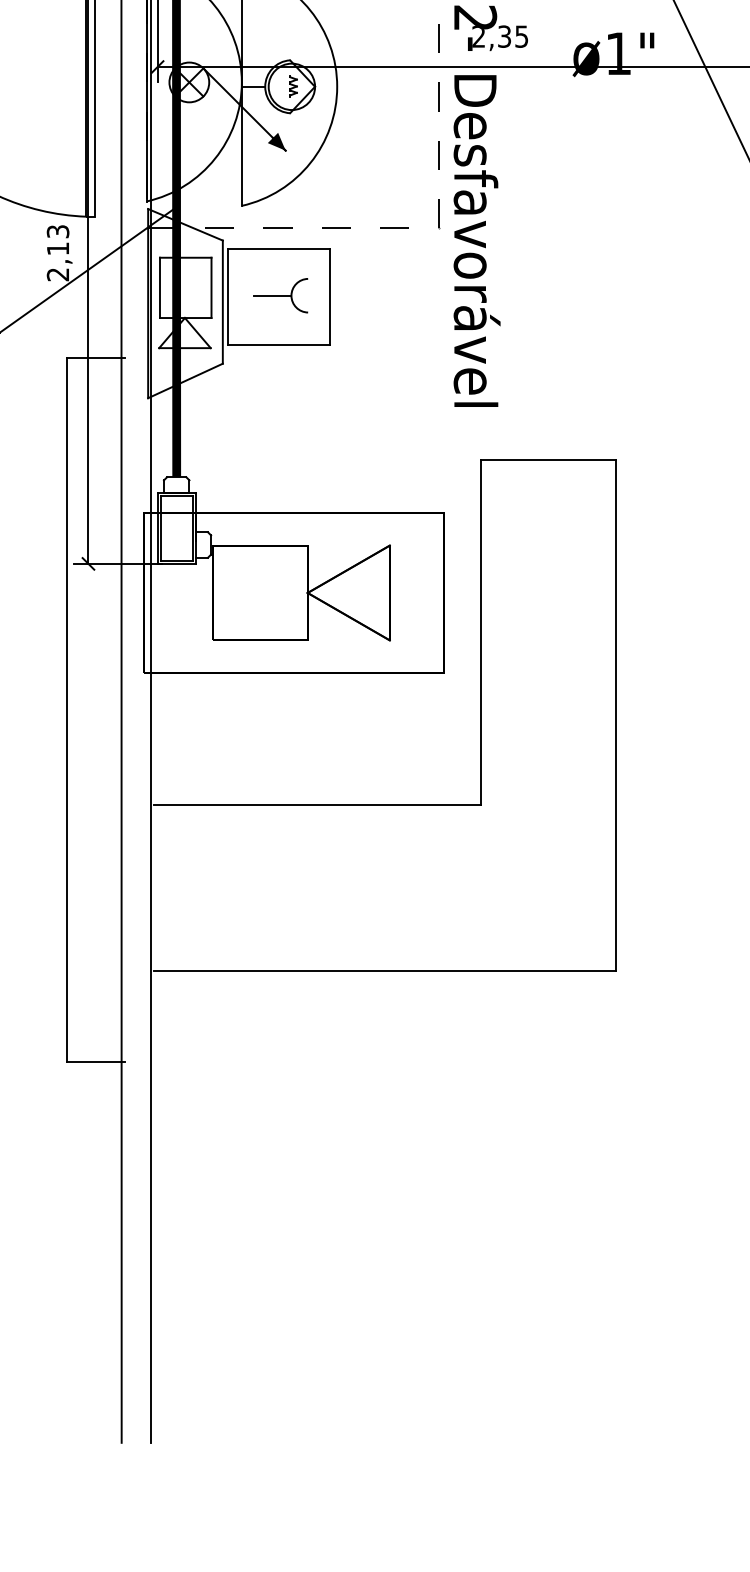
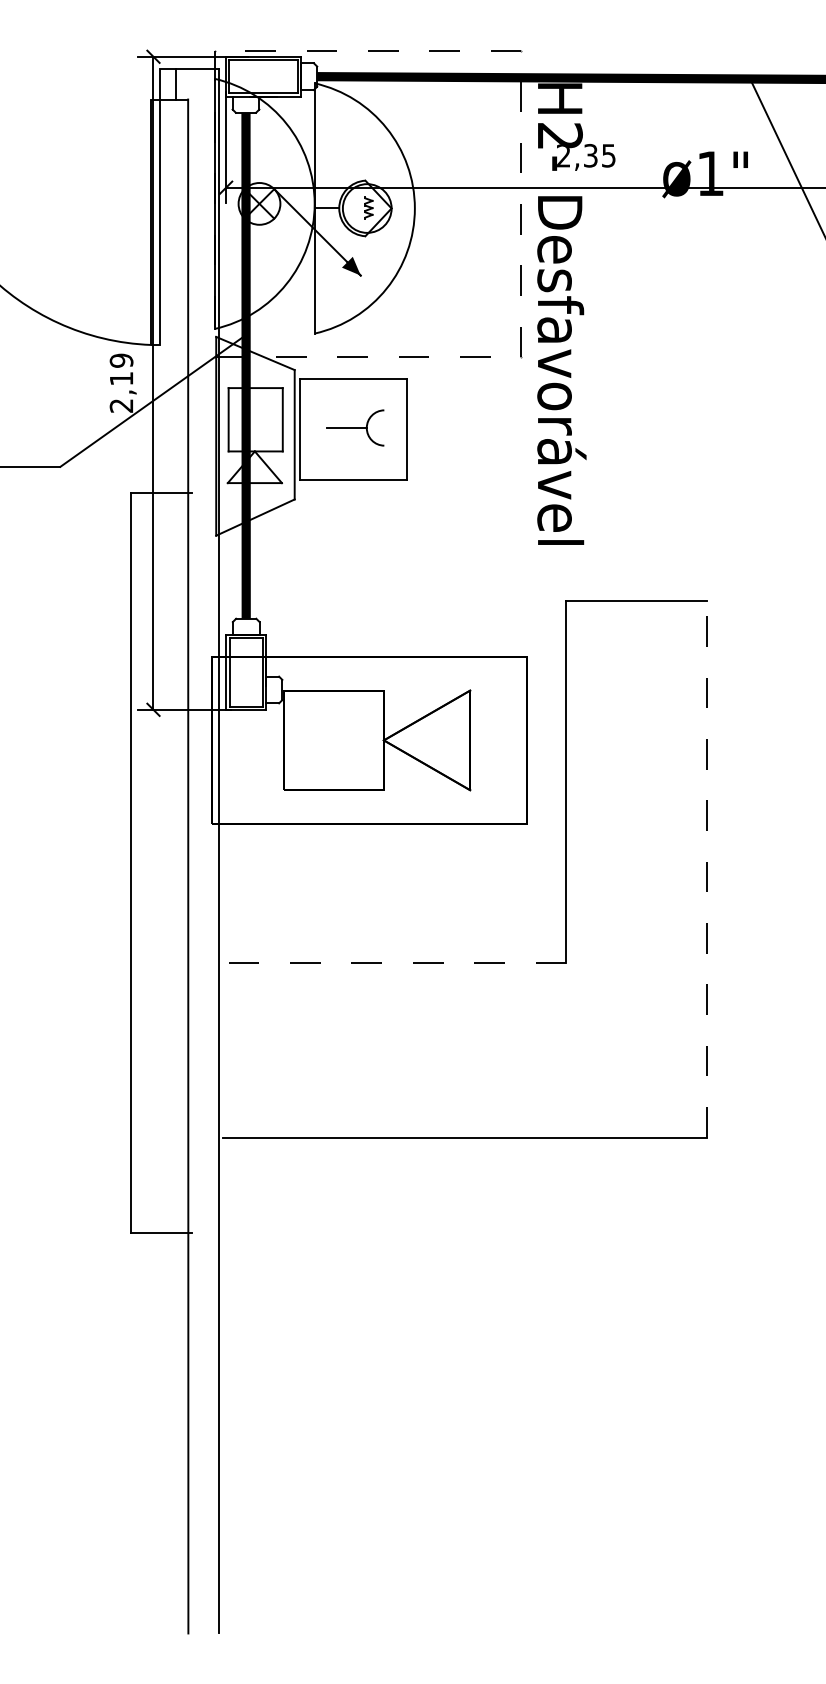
text: (58, 231) -> (121, 360), 2,13 -> 2,19
line: (615, 714) -> (707, 868), solid -> dashed
line: (317, 805) -> (394, 963), solid -> dashed

